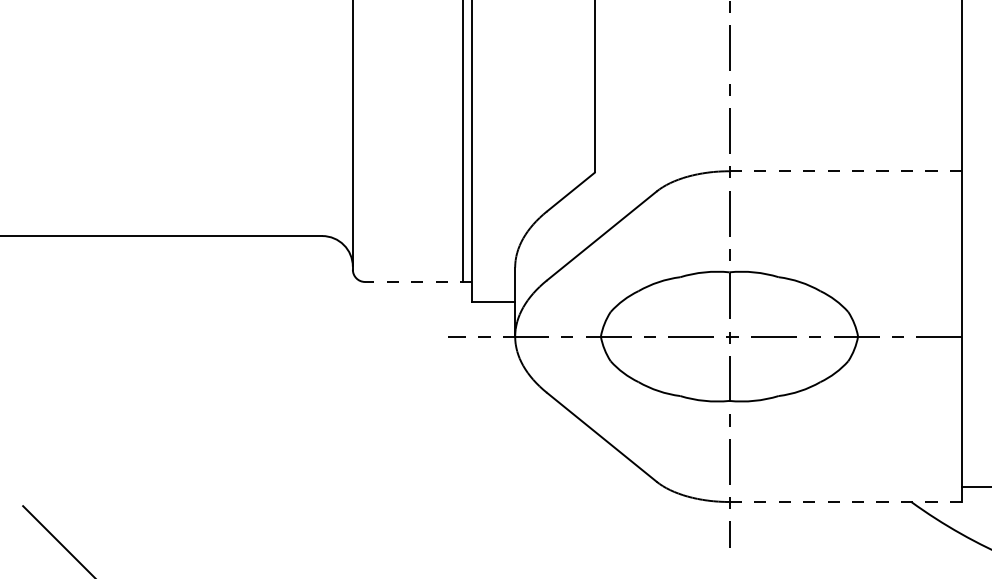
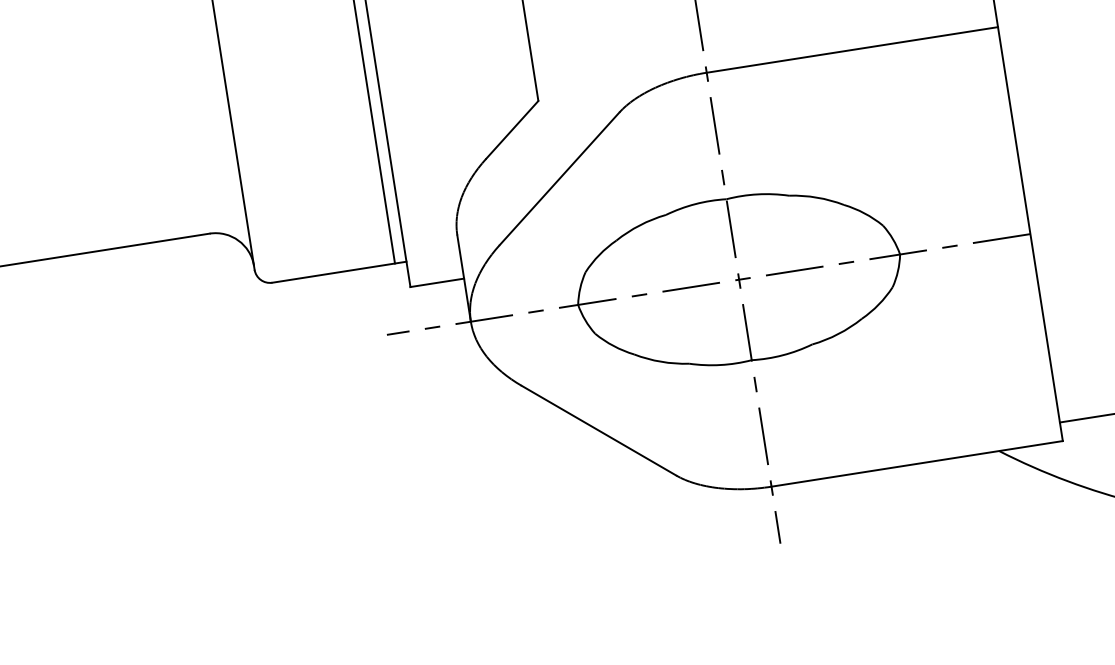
line: (845, 171) -> (851, 50), dashed -> solid
line: (418, 281) -> (339, 271), dashed -> solid
line: (845, 501) -> (916, 463), dashed -> solid

